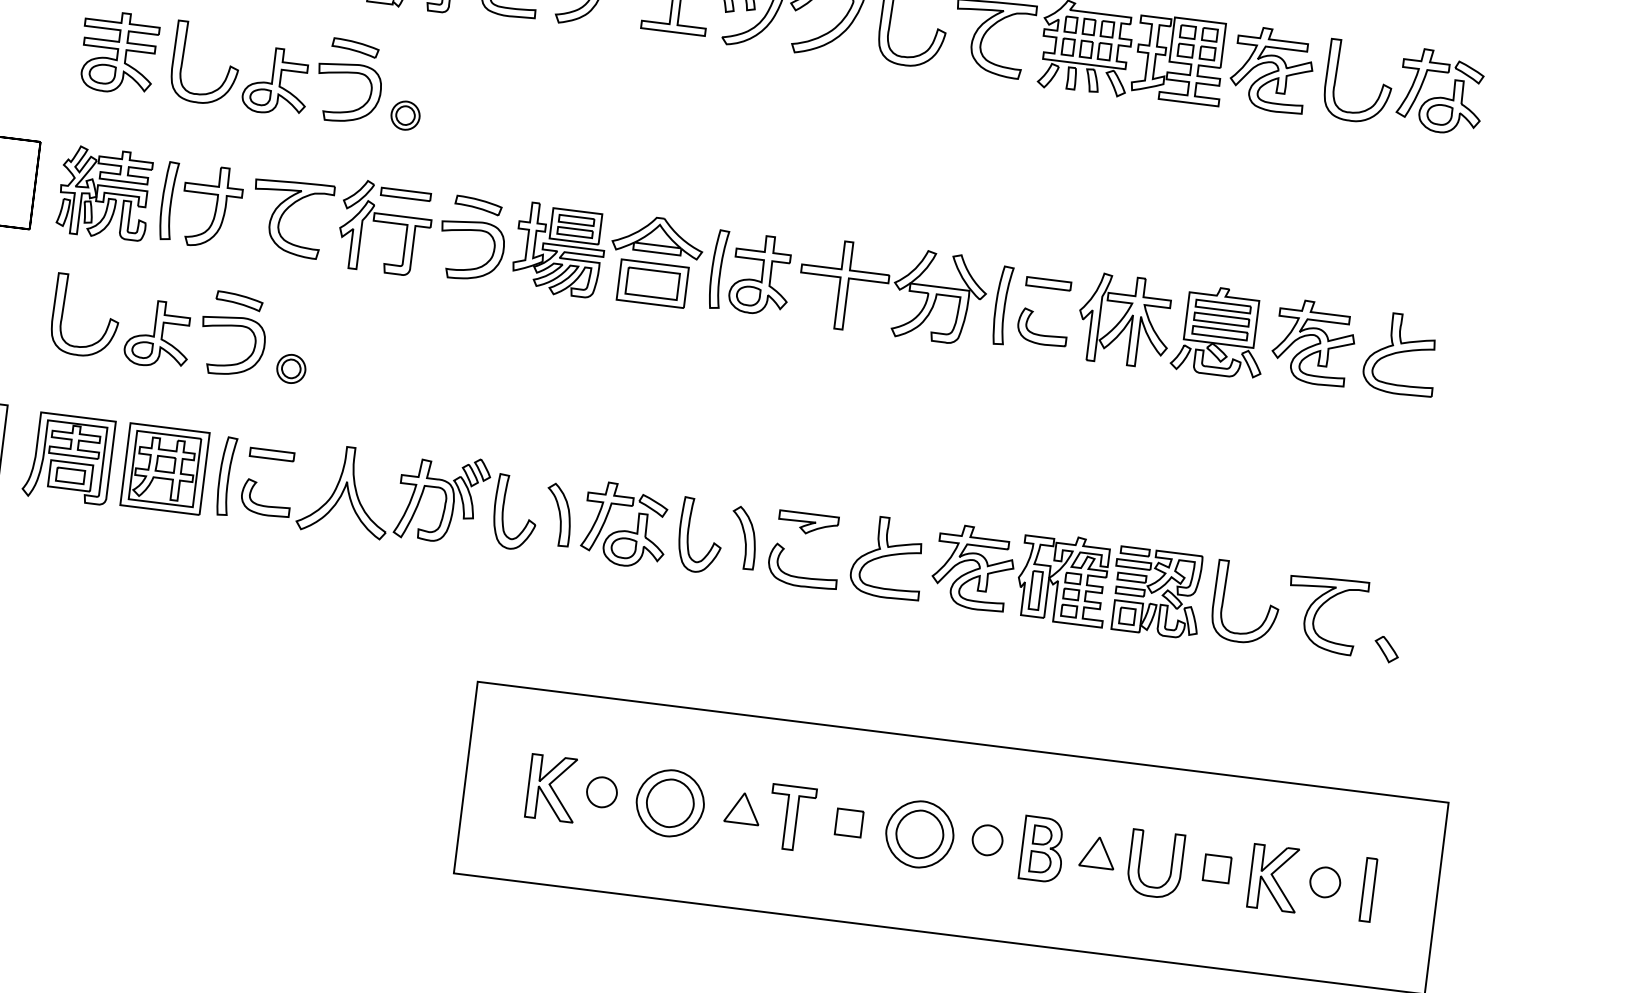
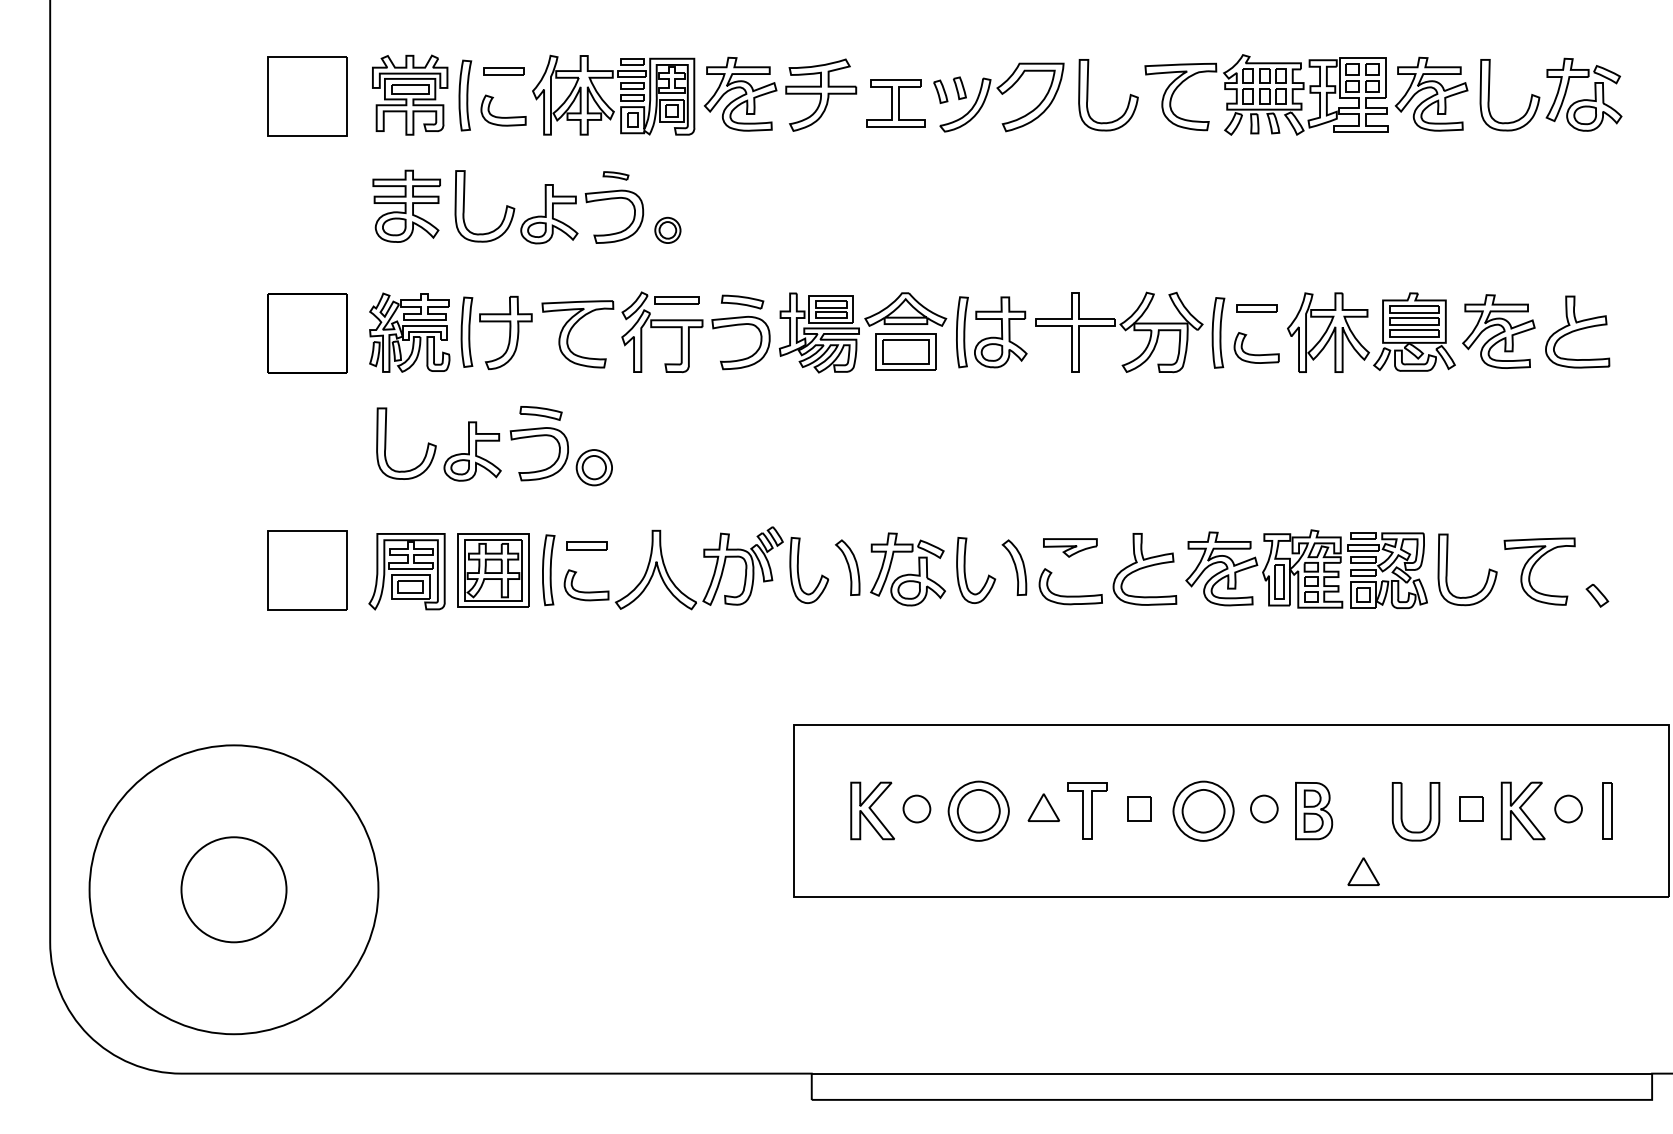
part: (355, 47) -> (615, 175), size x0.6
part: (291, 368) -> (594, 467), size x1.4
part: (1097, 852) -> (1363, 871), moved

